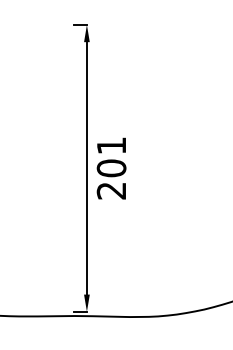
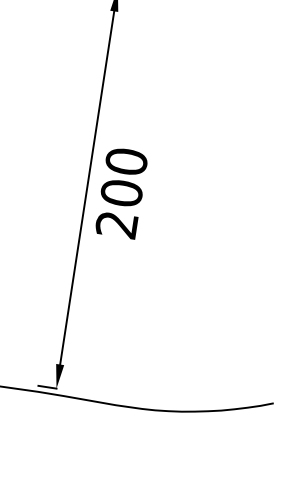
text: (111, 145) -> (126, 161), 201 -> 200

